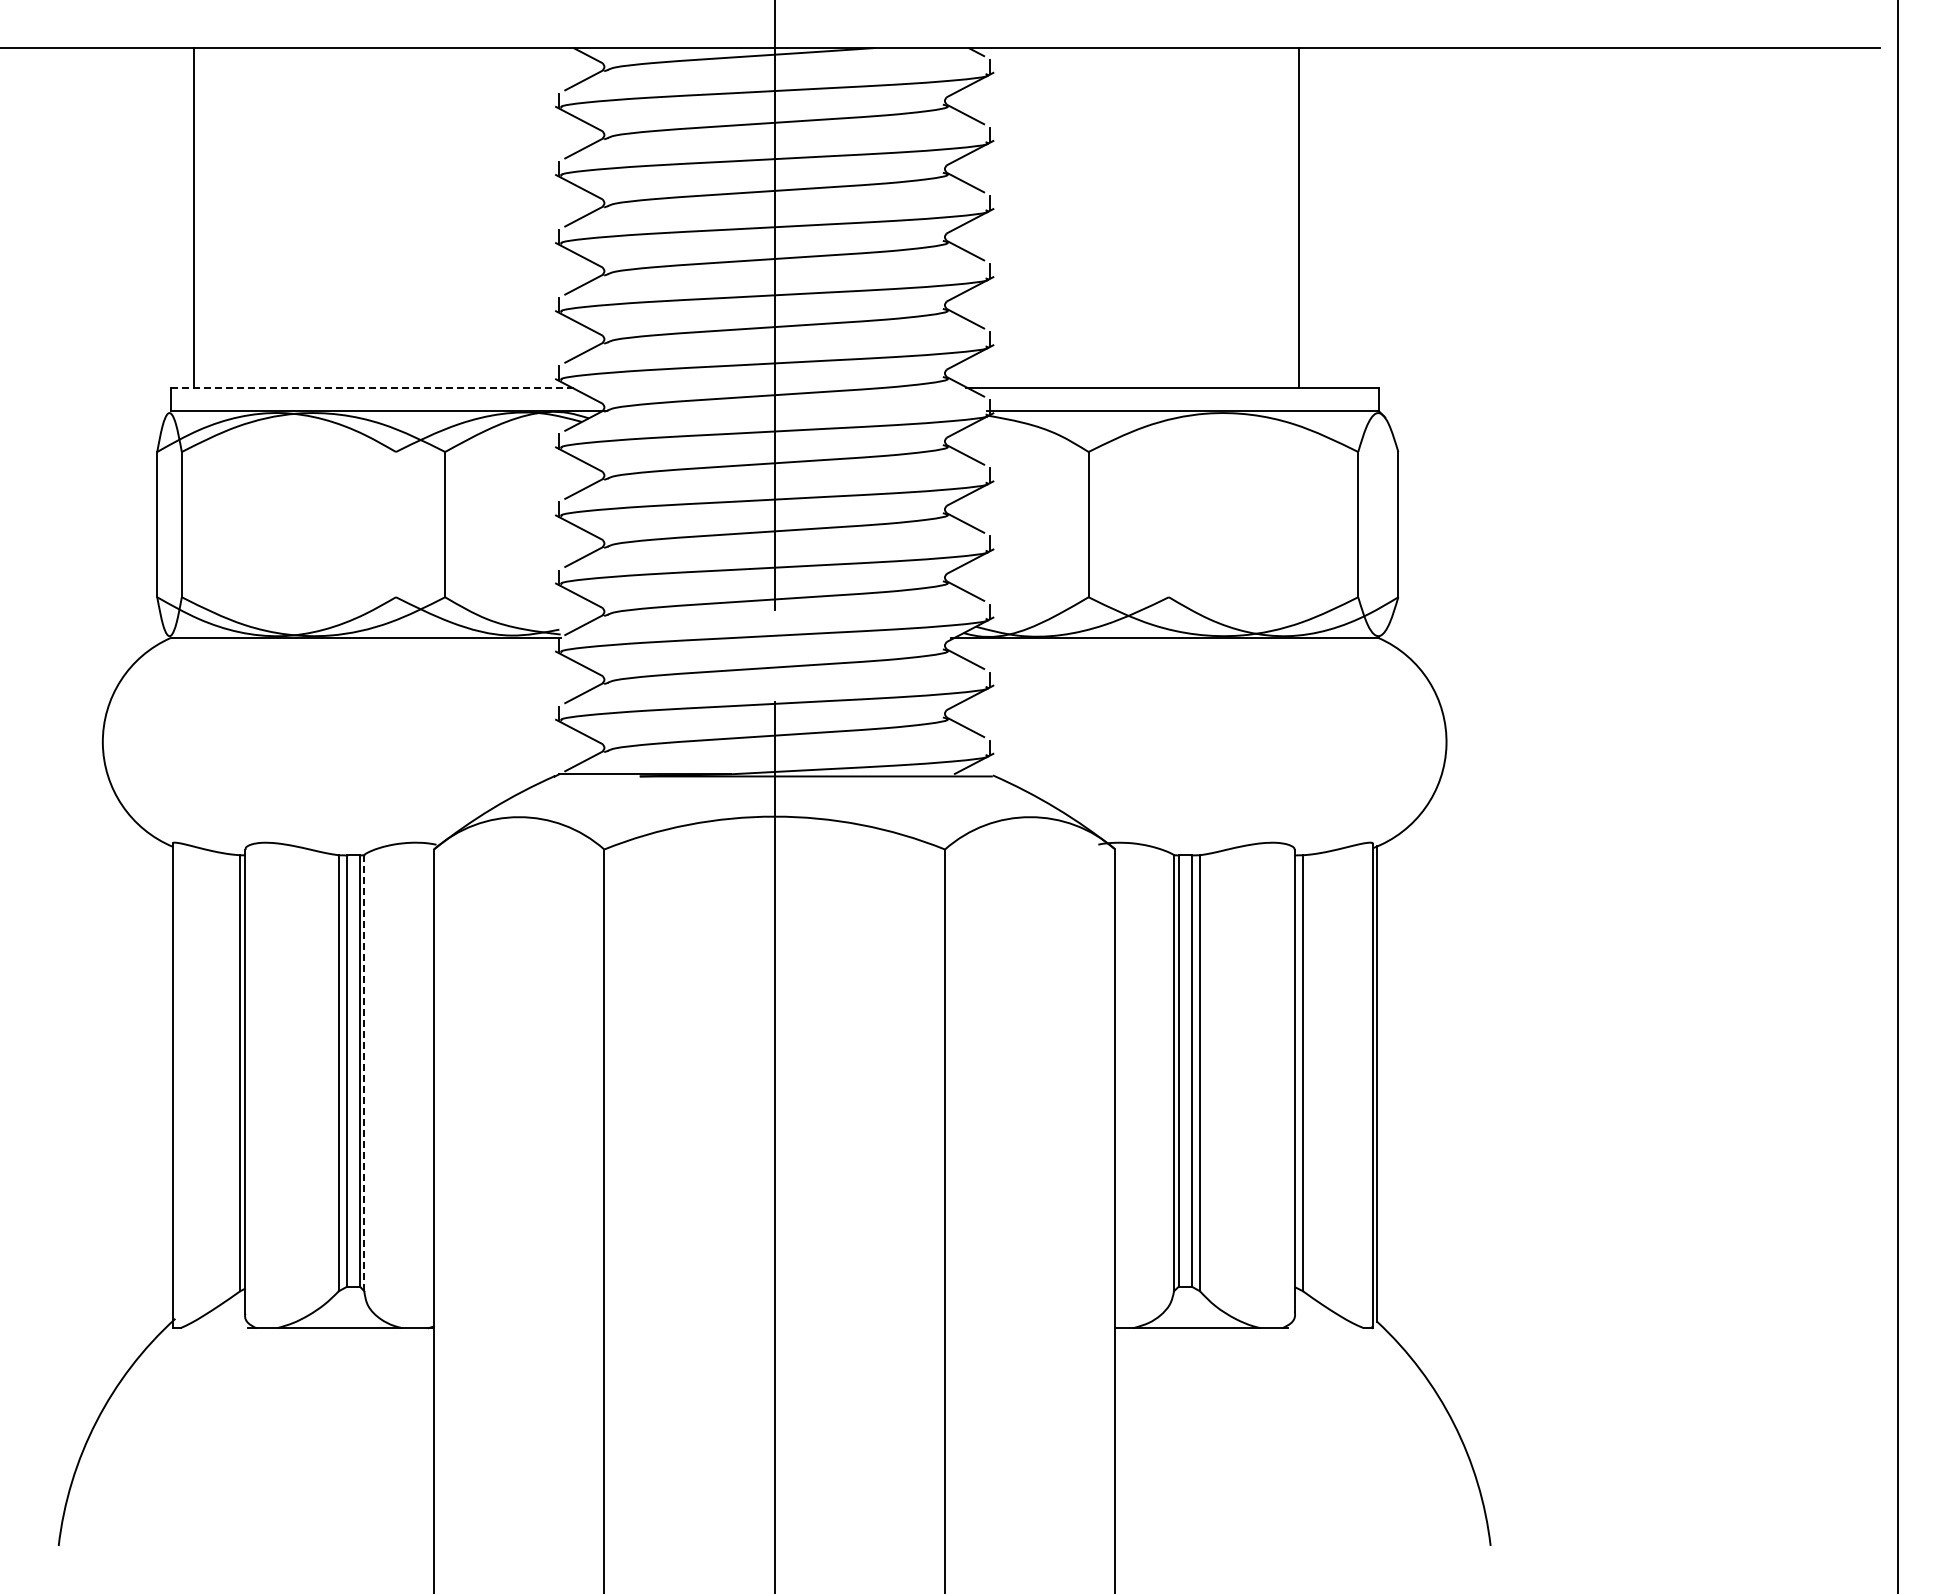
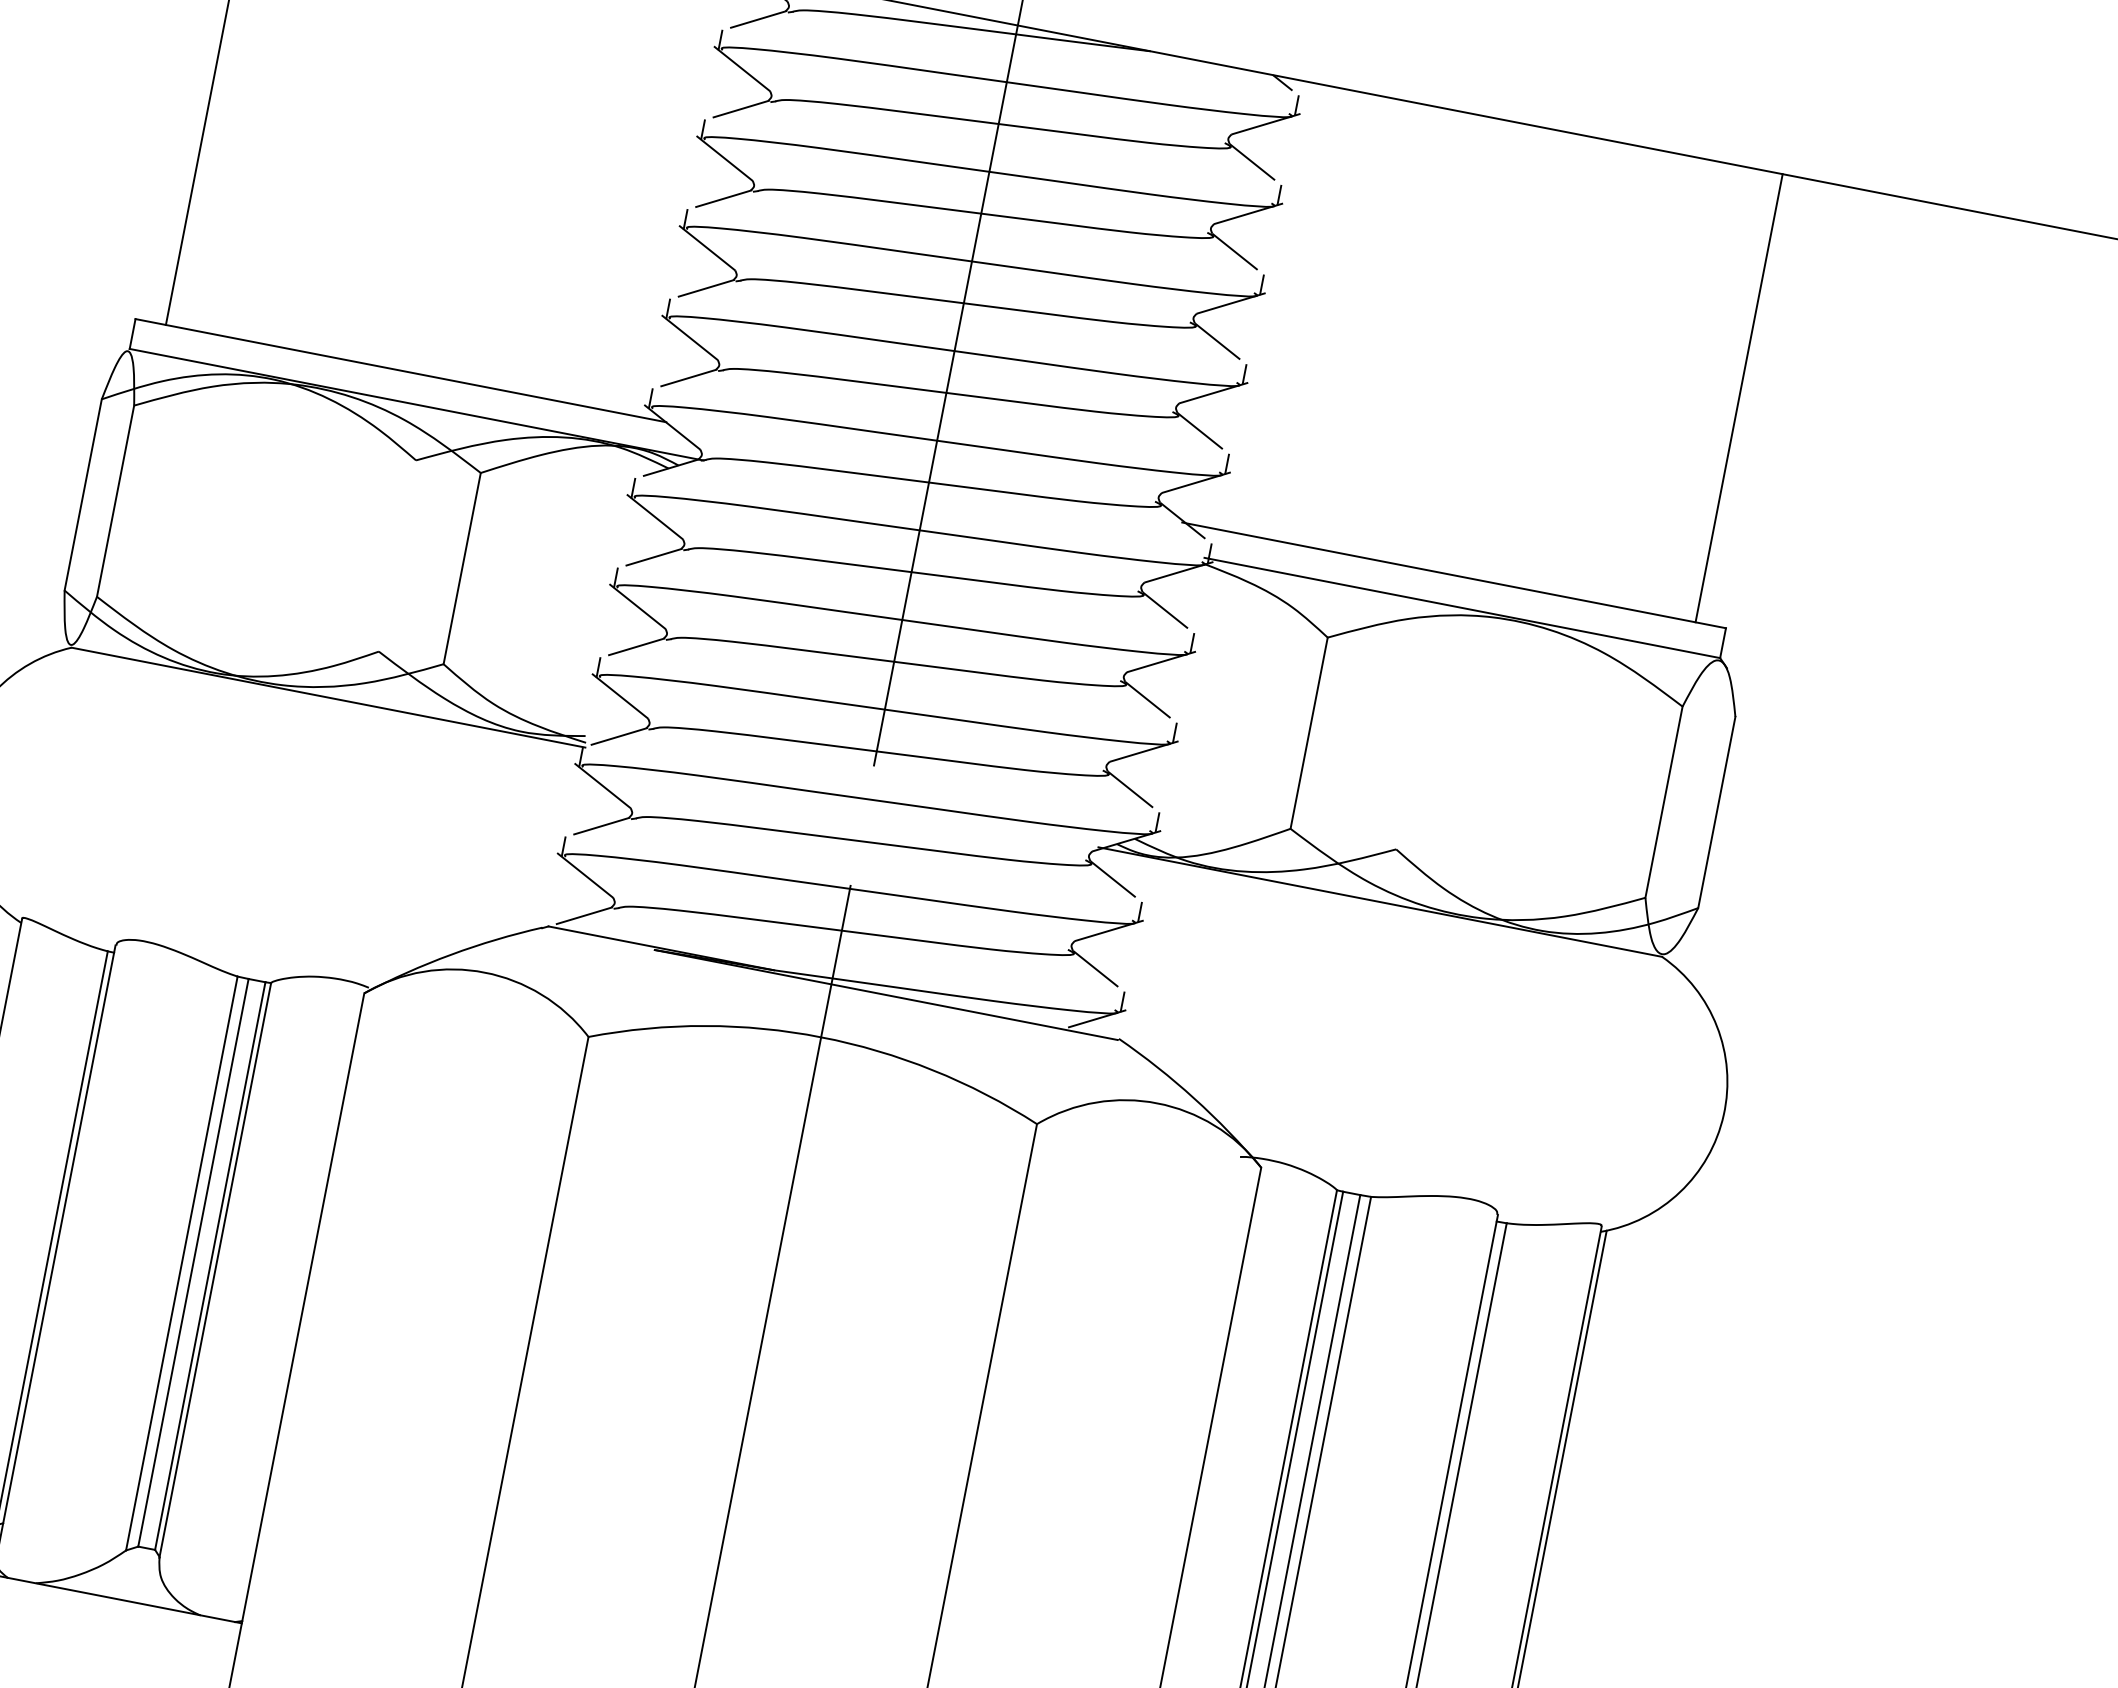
line: (1298, 217) -> (1738, 397), moved
line: (372, 388) -> (401, 370), dashed -> solid
line: (364, 1074) -> (215, 1271), dashed -> solid

